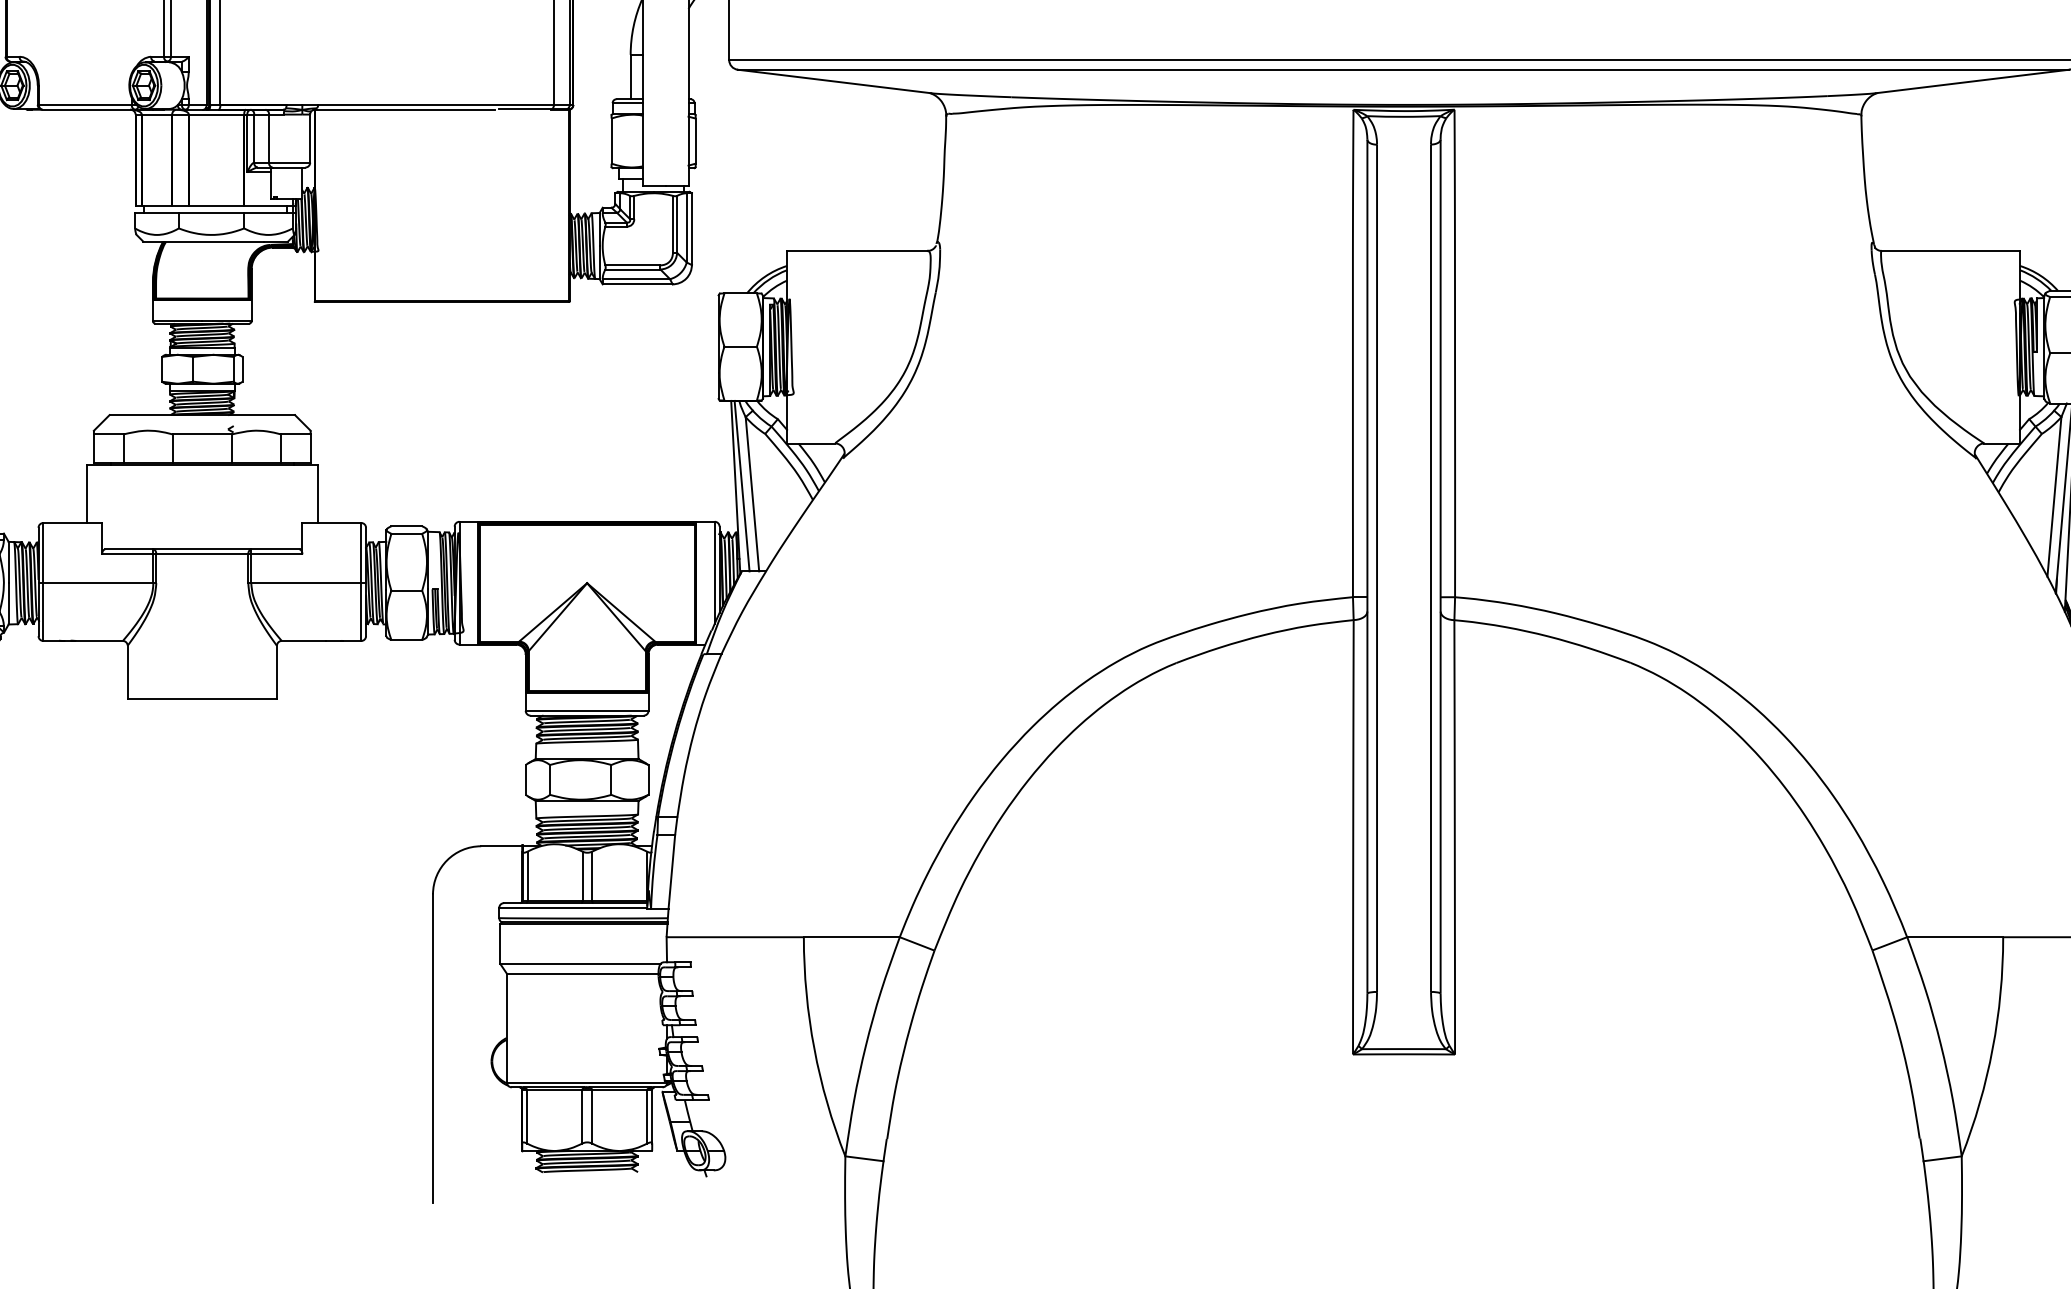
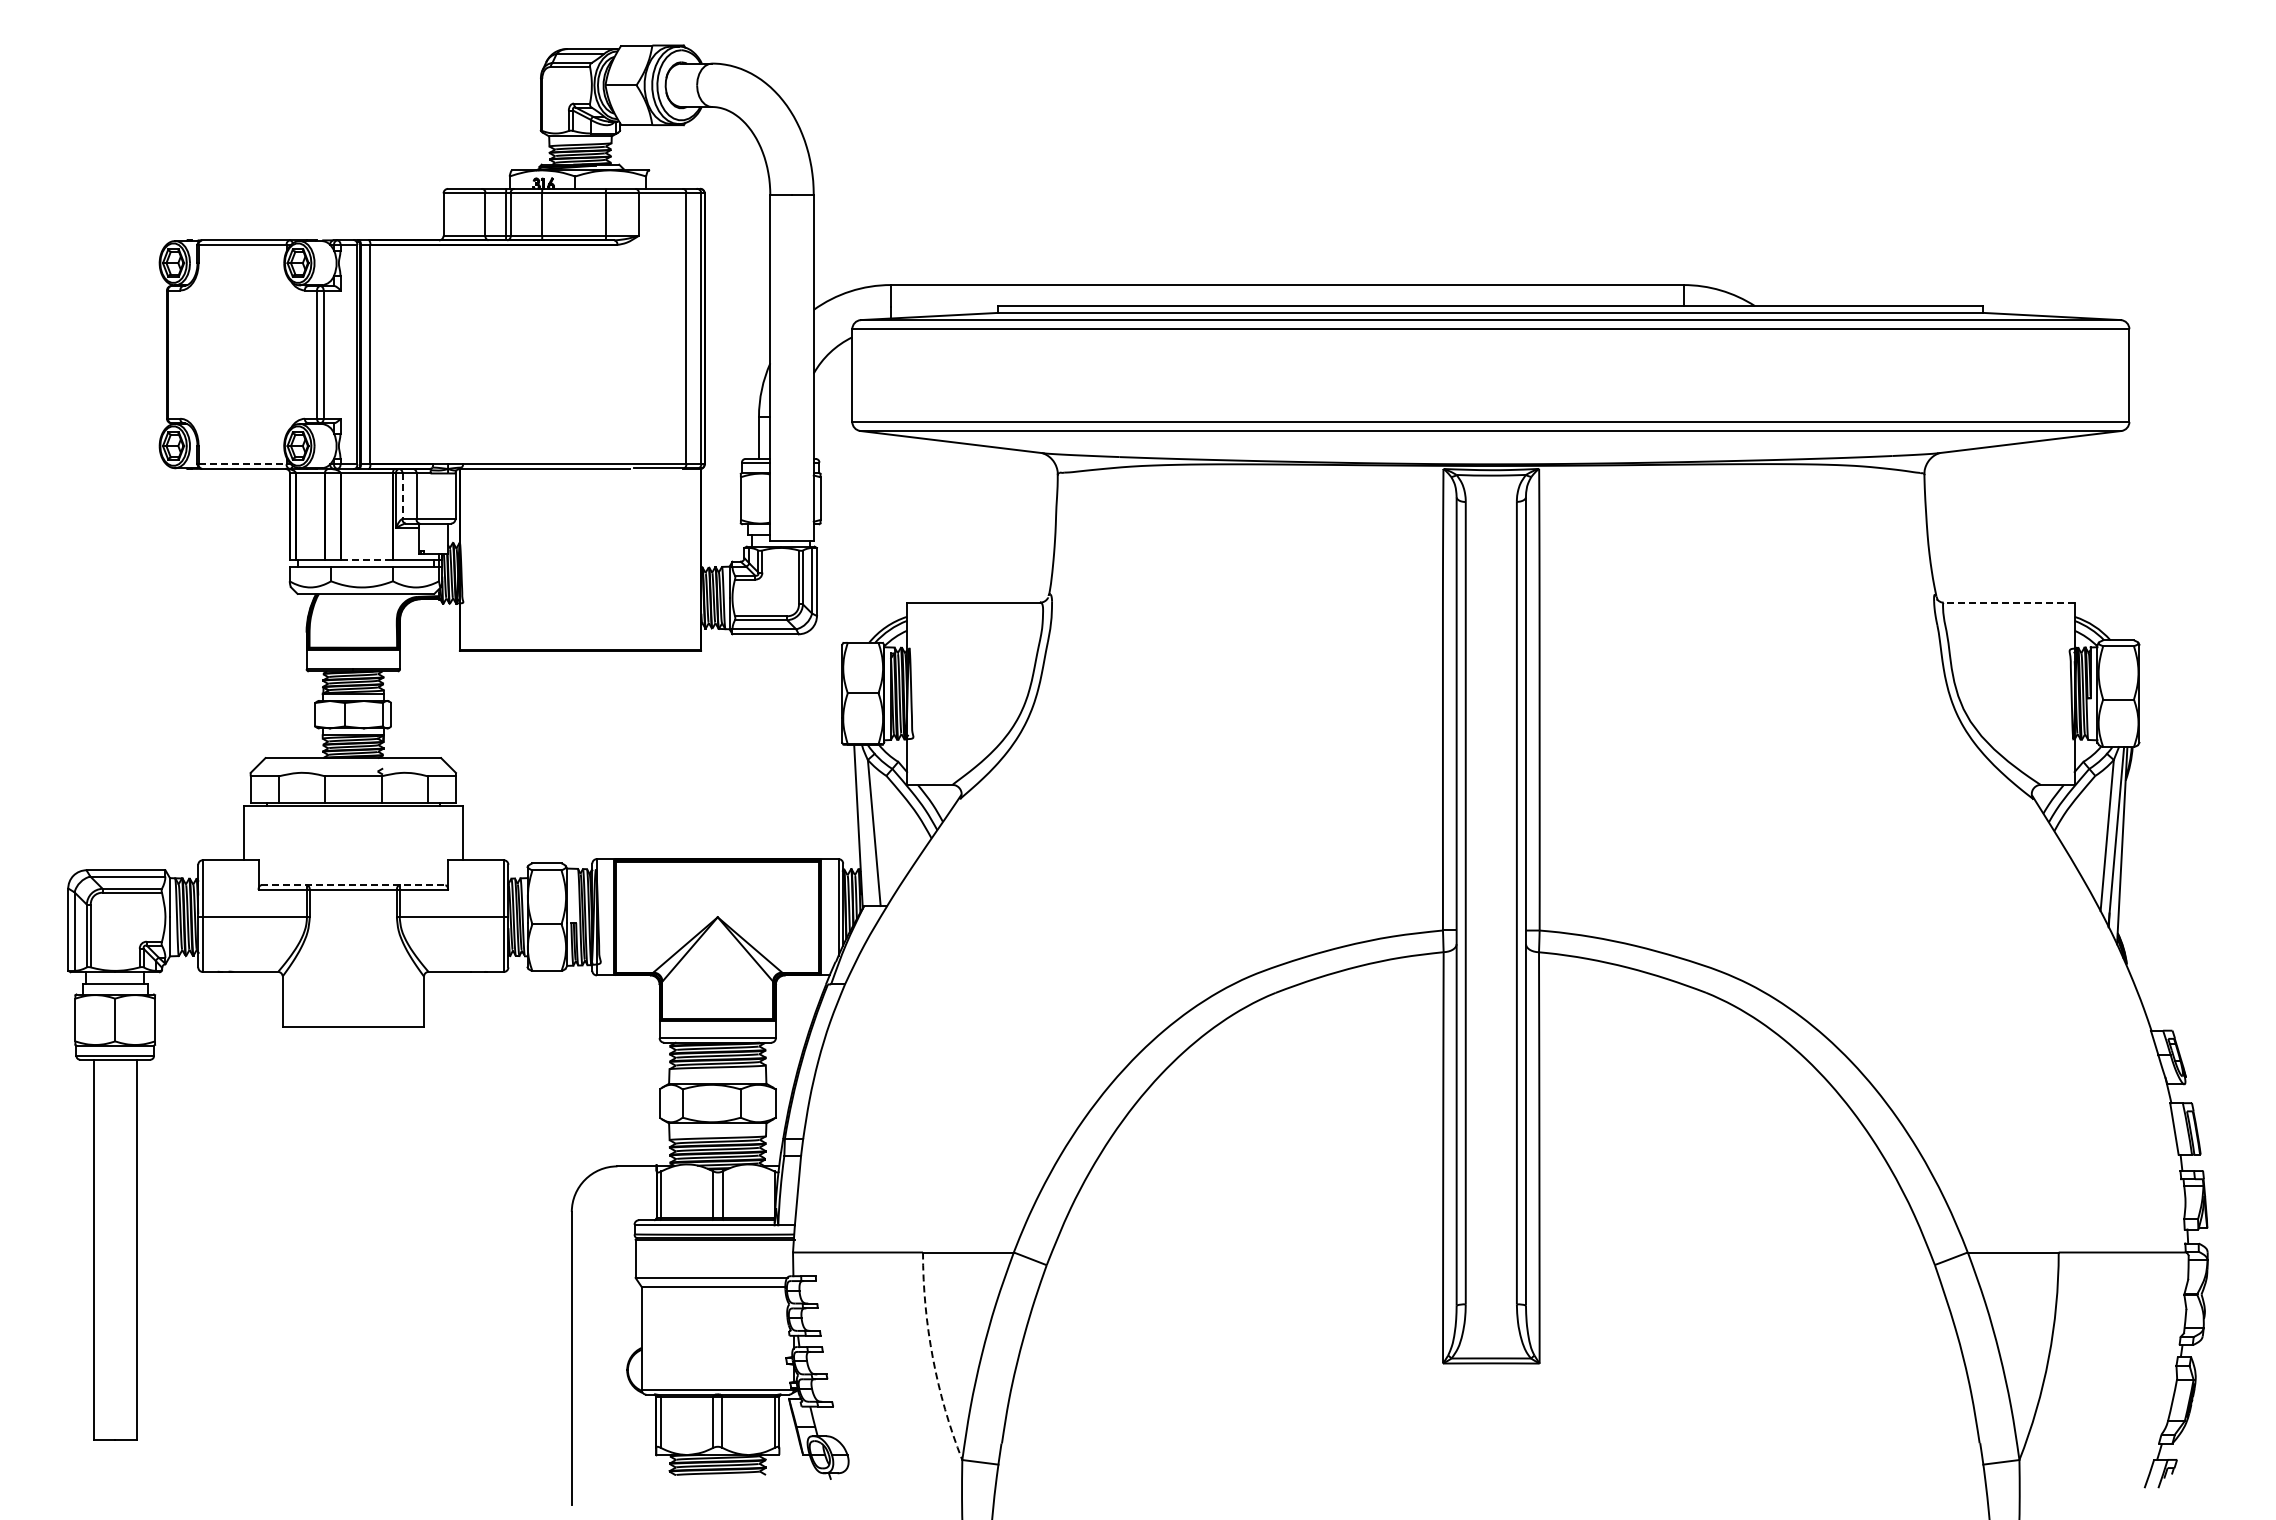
line: (85, 105) -> (242, 464), solid -> dashed
line: (254, 138) -> (402, 496), solid -> dashed
line: (217, 205) -> (367, 559), solid -> dashed
line: (1950, 250) -> (2008, 602), solid -> dashed
line: (742, 486) -> (864, 825), removed
line: (202, 549) -> (353, 885), solid -> dashed
arc: (813, 1049) -> (932, 1358), solid -> dashed

